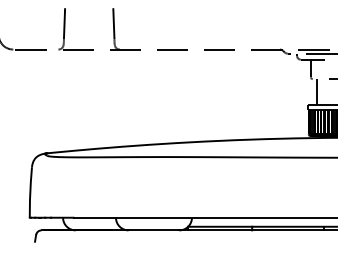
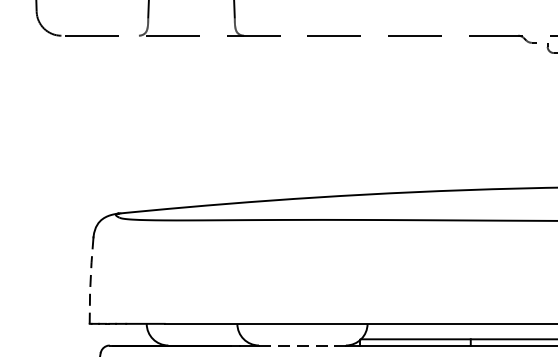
line: (30, 193) -> (90, 282), solid -> dashed
line: (154, 230) -> (303, 345), solid -> dashed

